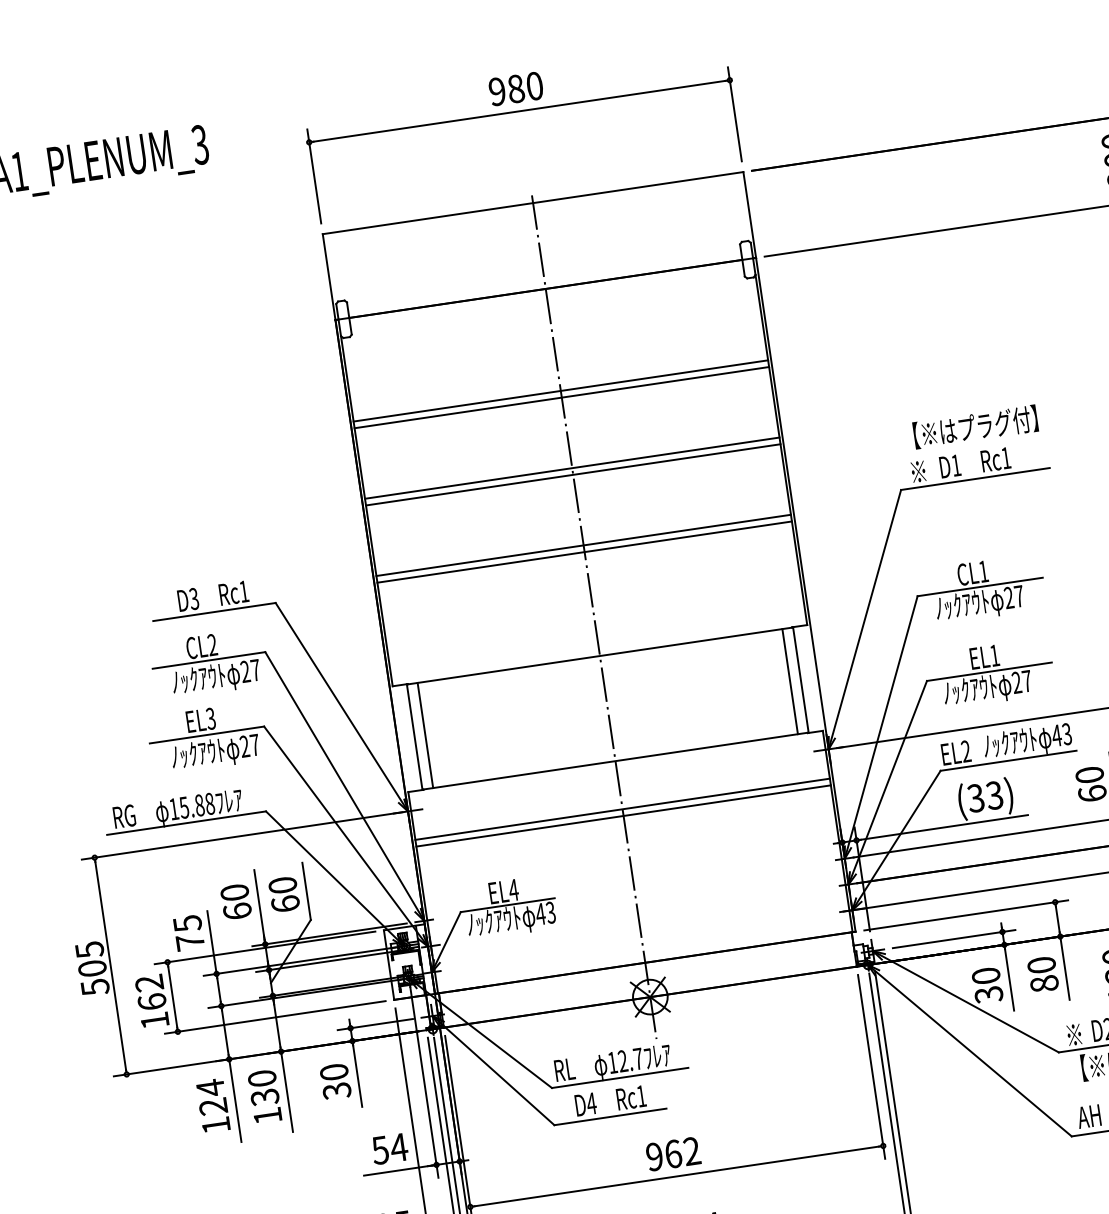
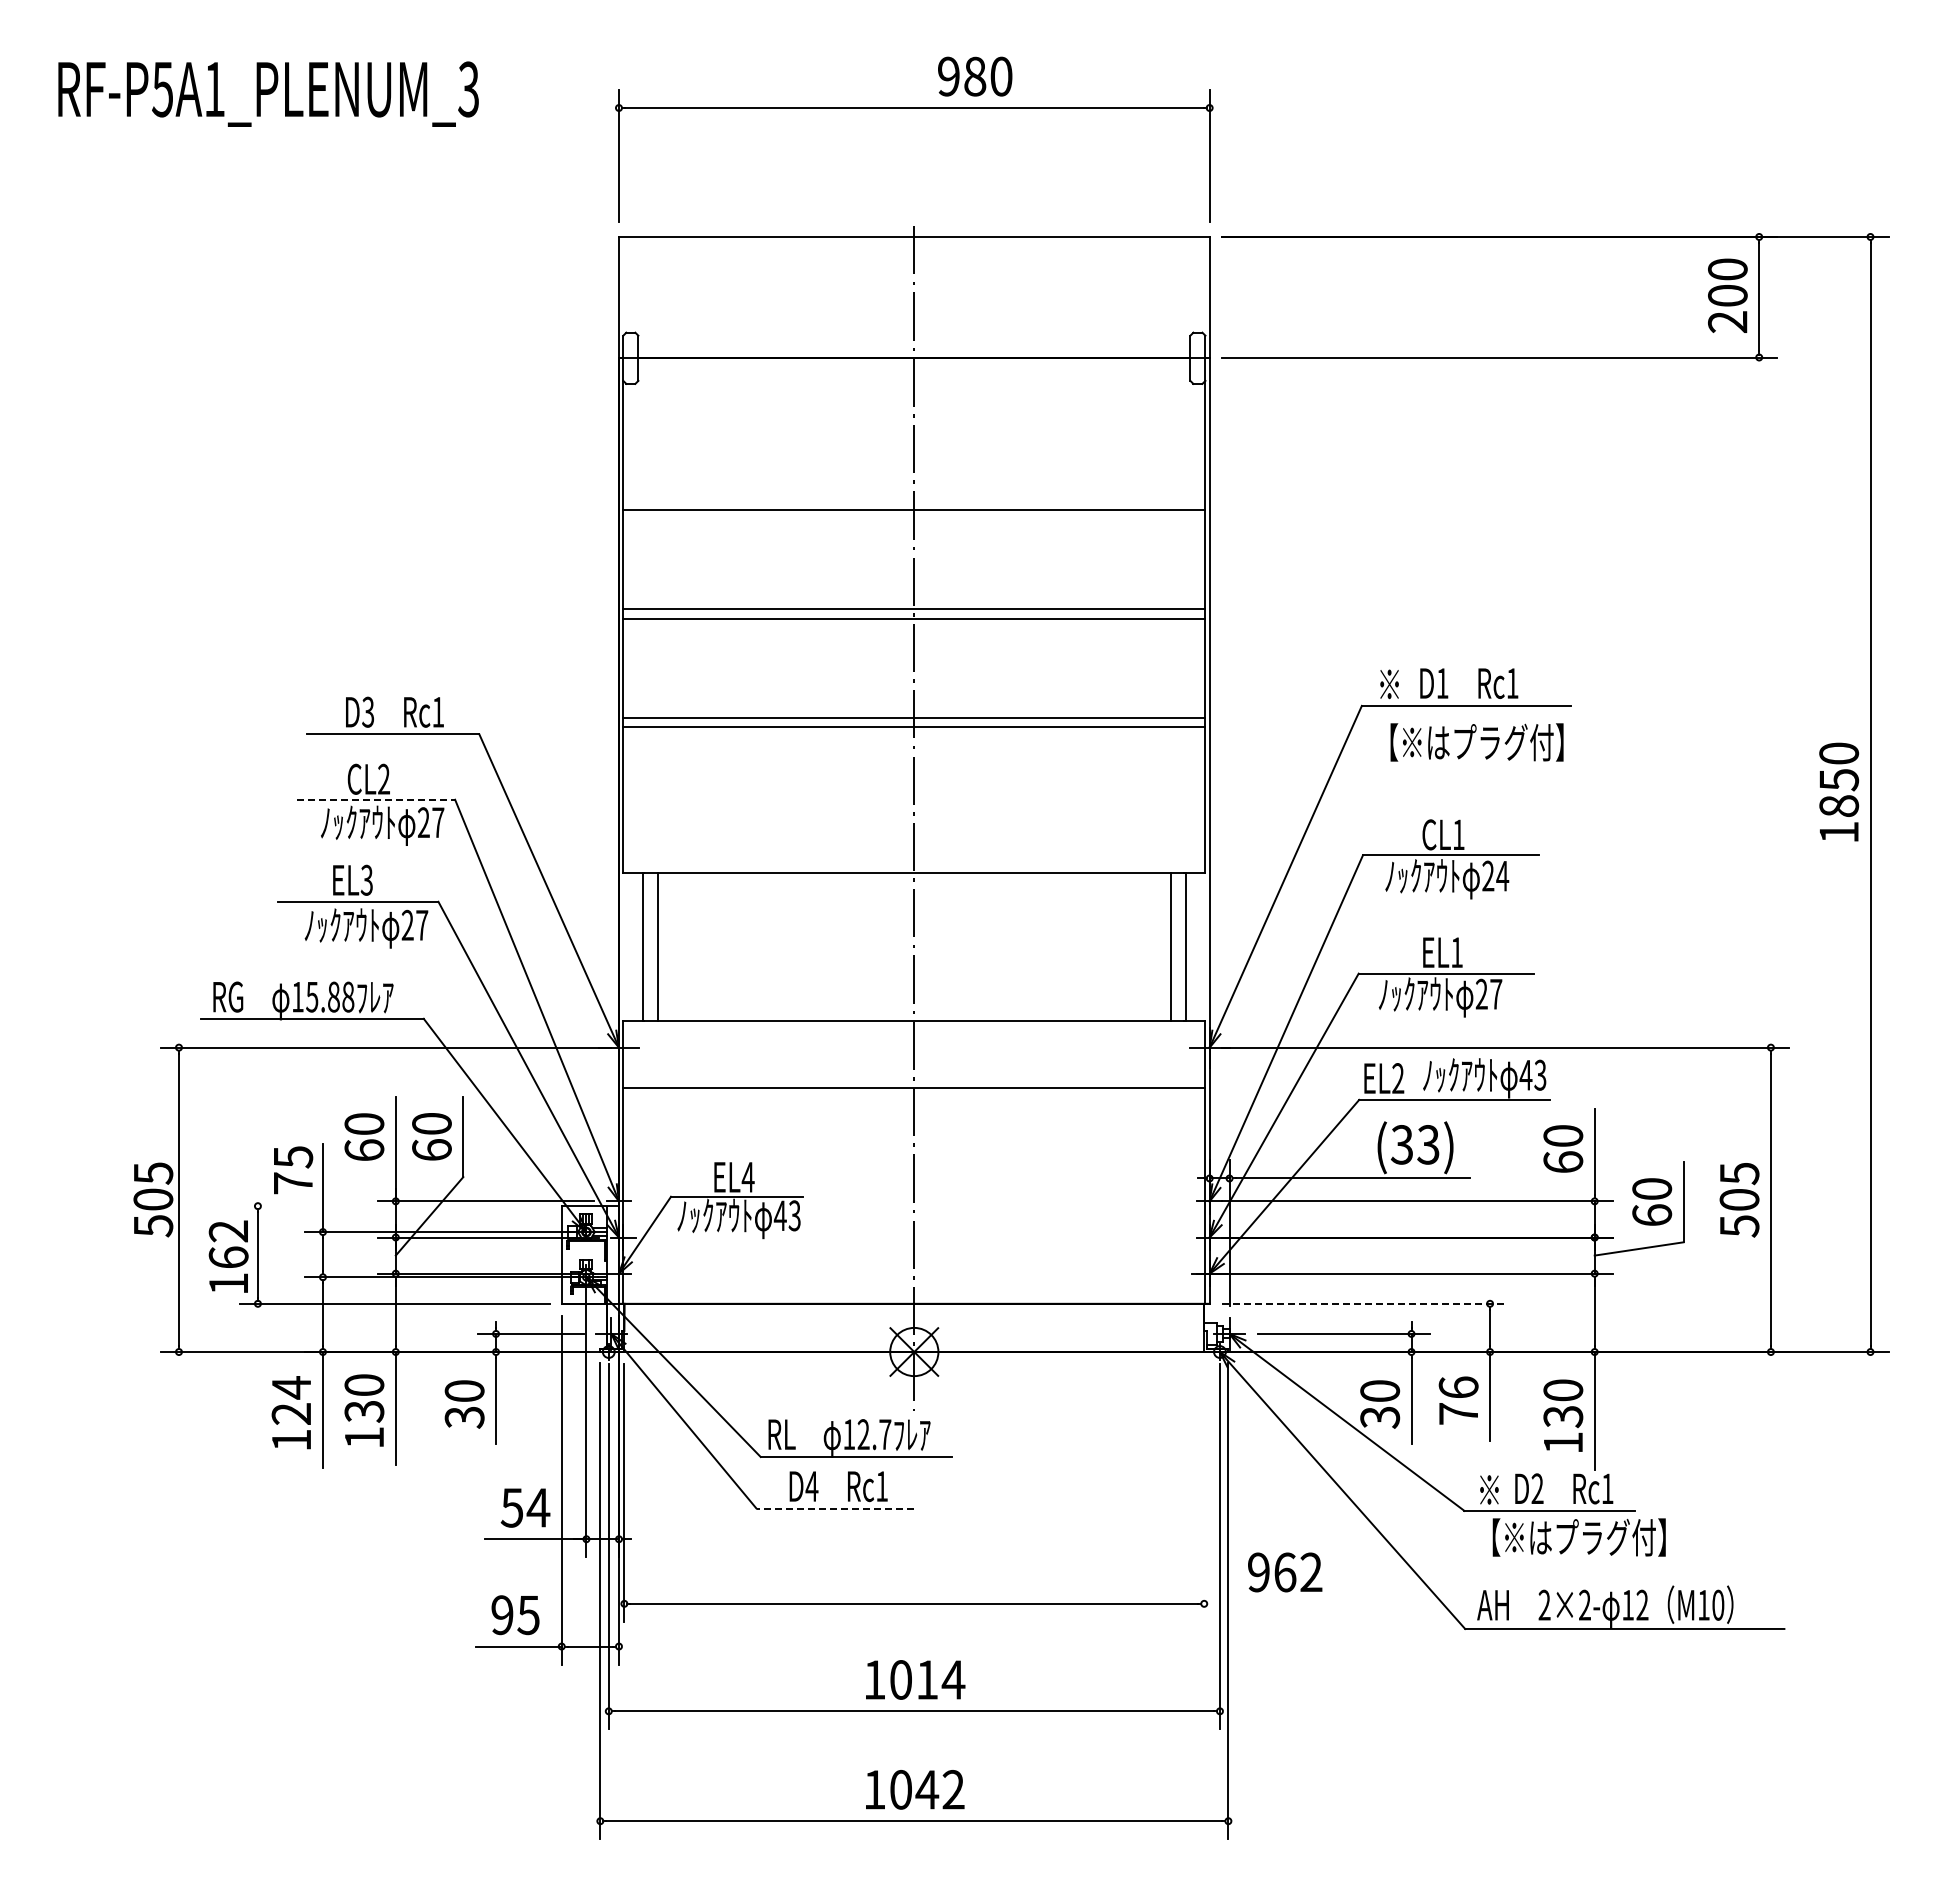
text: (516, 88) -> (975, 76), moved
line: (560, 390) -> (914, 500), removed
text: (975, 427) -> (1476, 742), moved
text: (1019, 596) -> (1502, 876), 27 -> 24
line: (209, 660) -> (376, 799), solid -> dashed
line: (623, 815) -> (914, 1097), removed
line: (966, 915) -> (1365, 1303), solid -> dashed
line: (264, 948) -> (394, 1206), removed
text: (1042, 974) -> (1458, 1400), 80 -> 76
line: (871, 1066) -> (1204, 1492), removed
line: (610, 1116) -> (835, 1508), solid -> dashed
text: (673, 1154) -> (1285, 1572), moved

